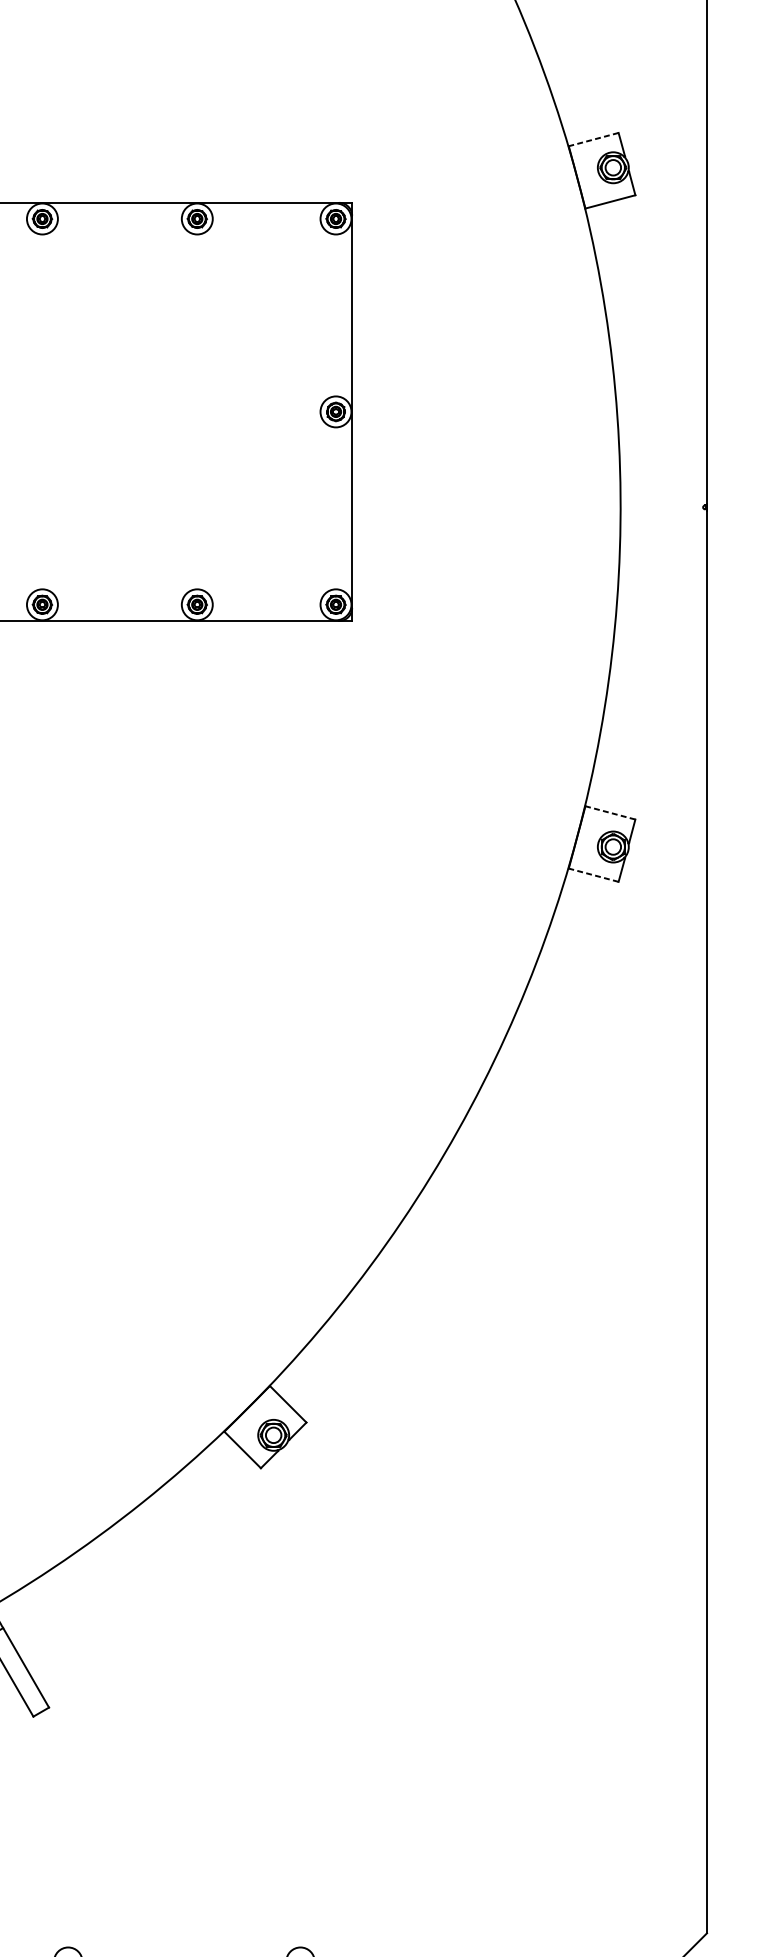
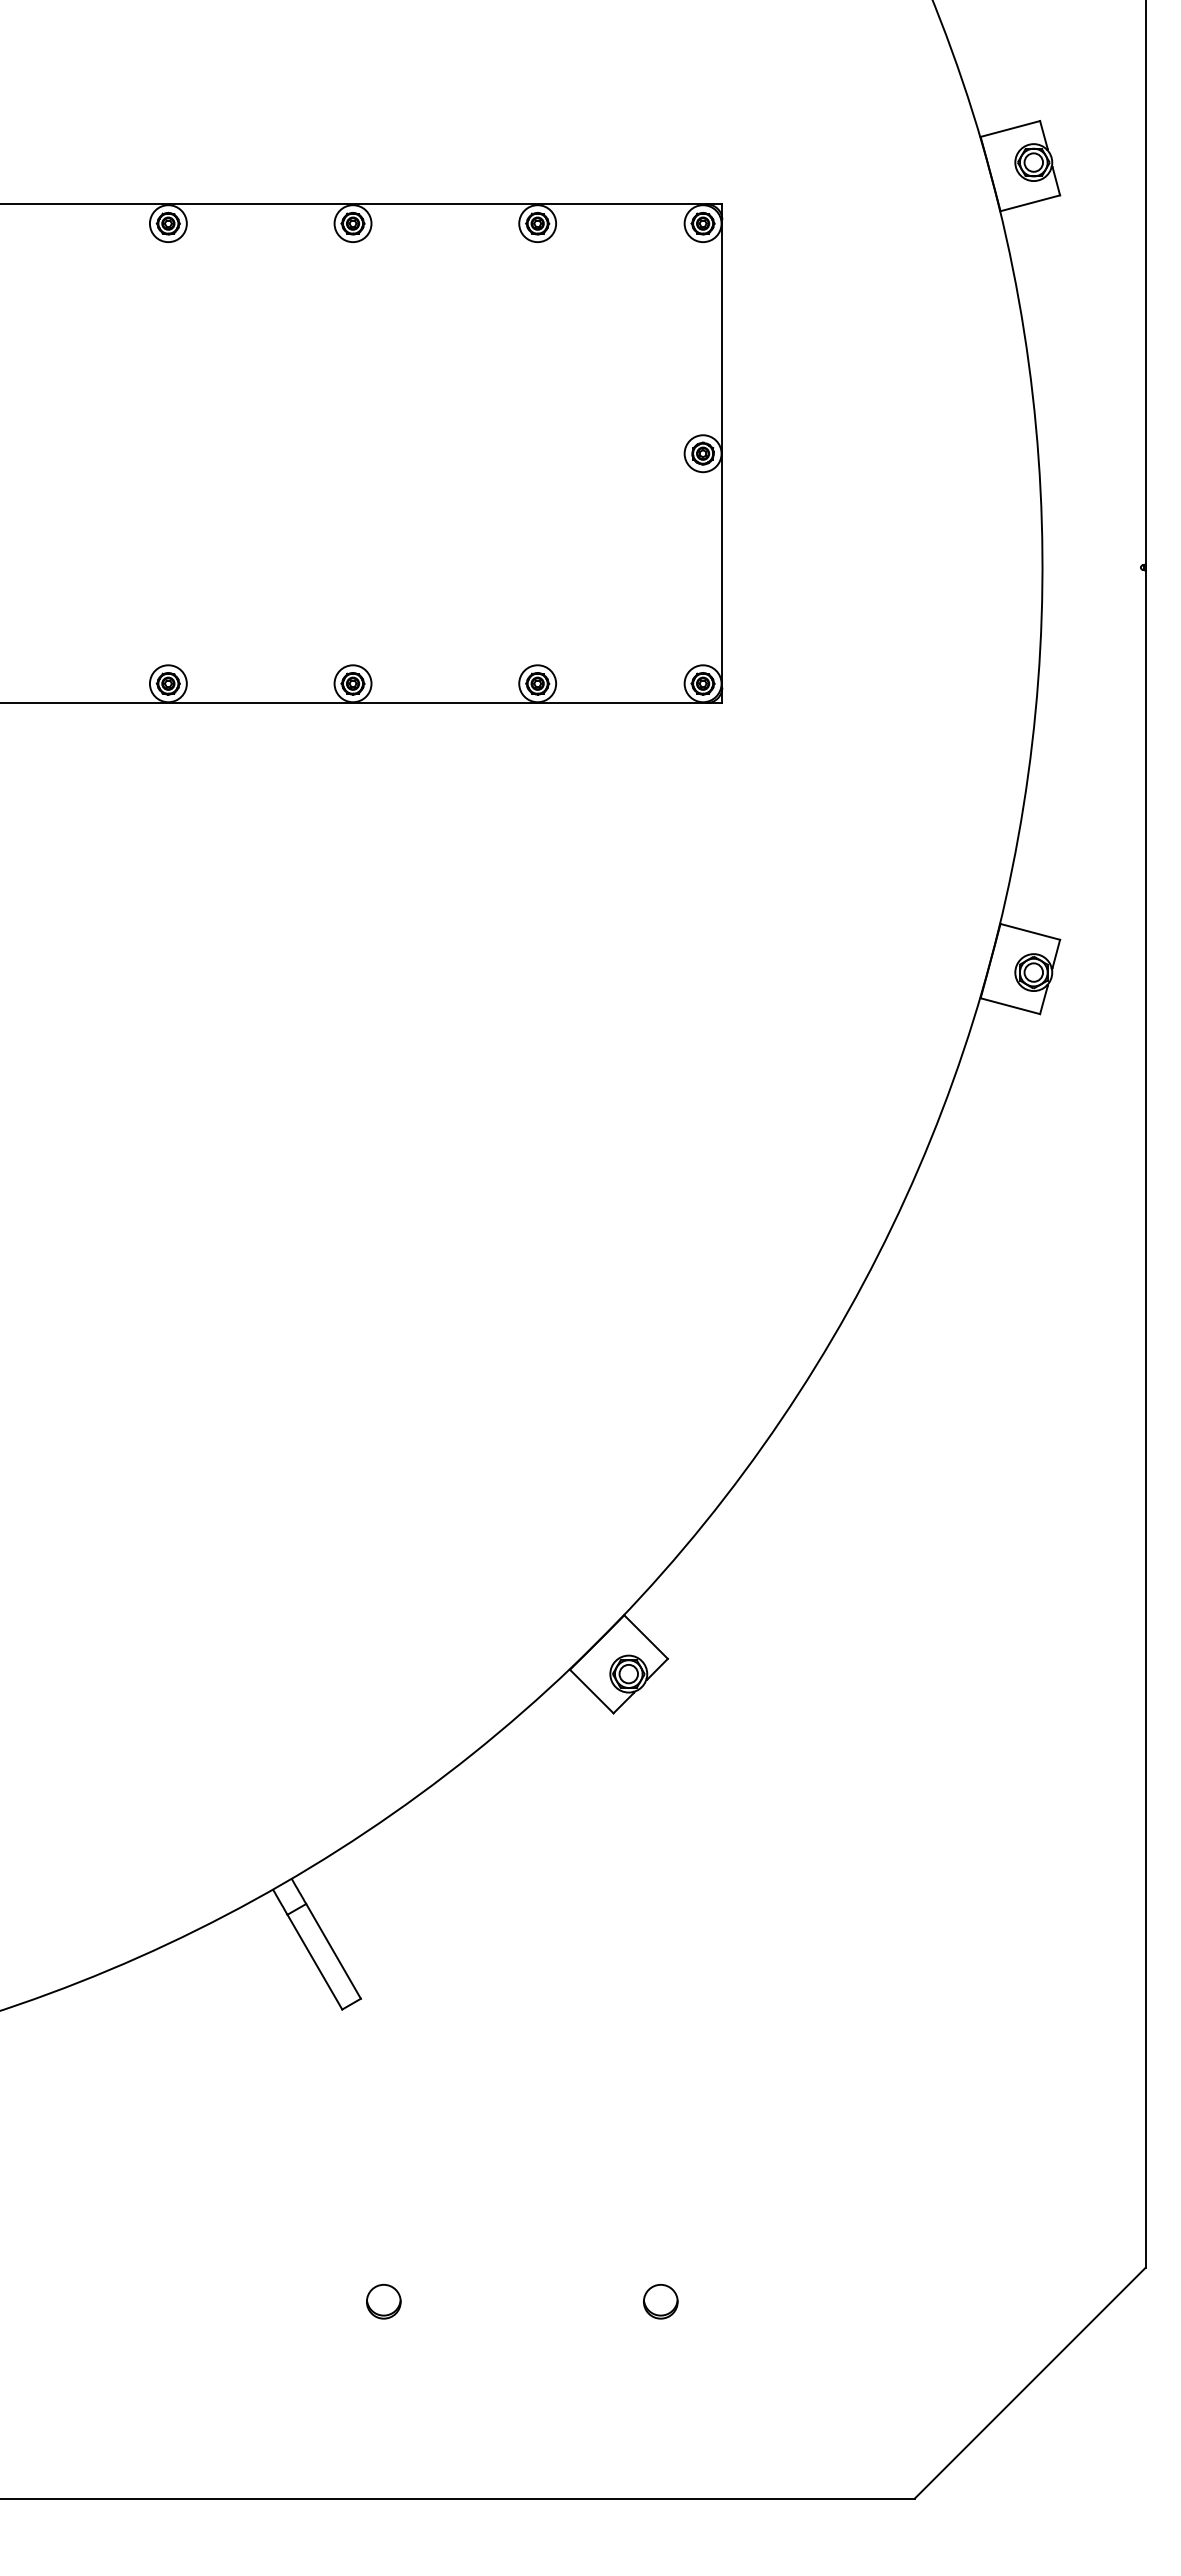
line: (593, 139) -> (1010, 128), dashed -> solid
line: (610, 812) -> (1030, 931), dashed -> solid
line: (593, 875) -> (1010, 1006), dashed -> solid

